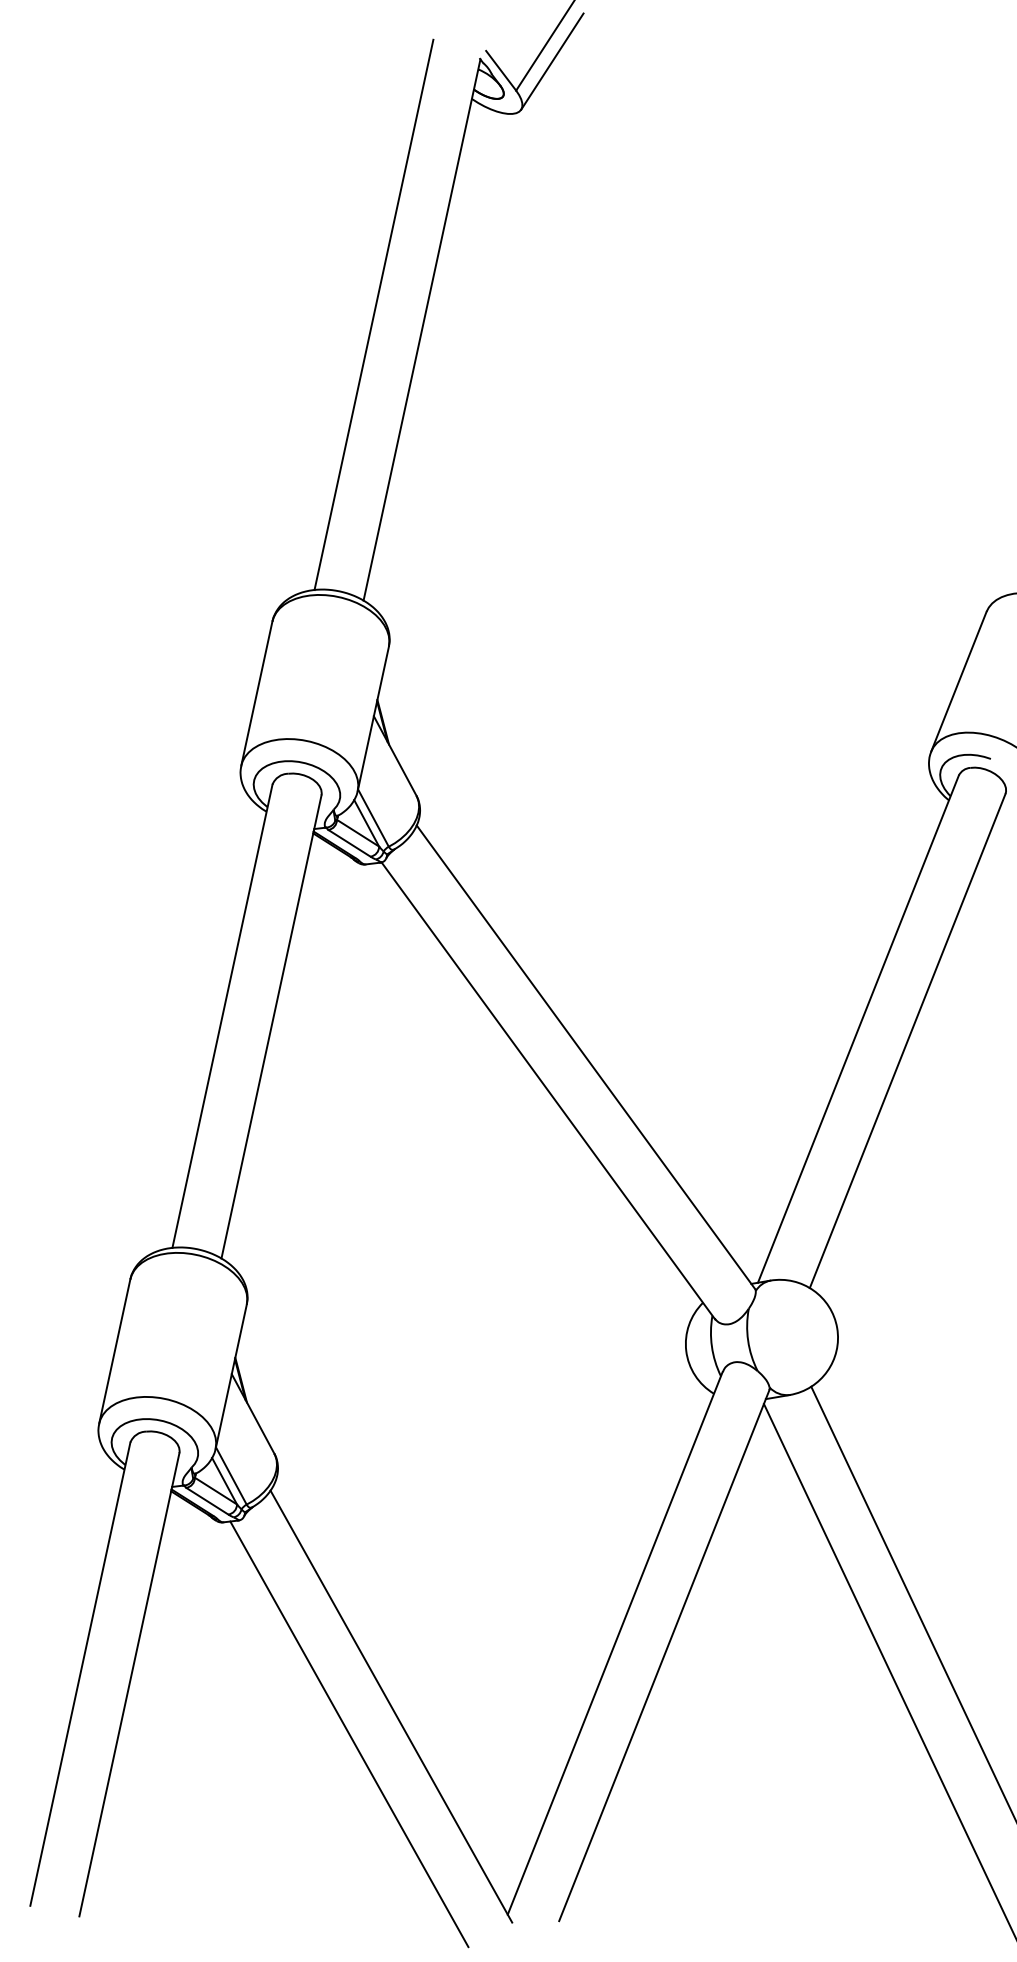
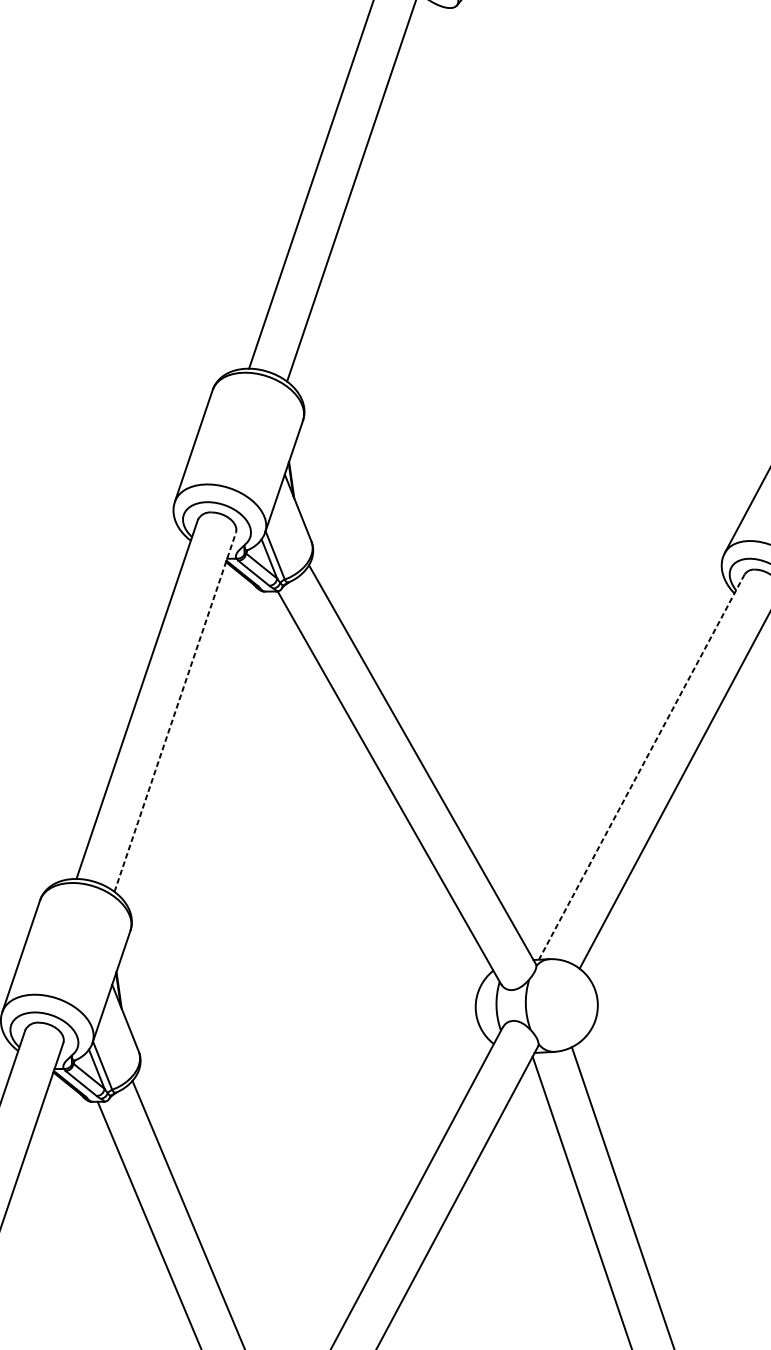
line: (271, 1026) -> (175, 711), solid -> dashed
line: (858, 1029) -> (641, 767), solid -> dashed

